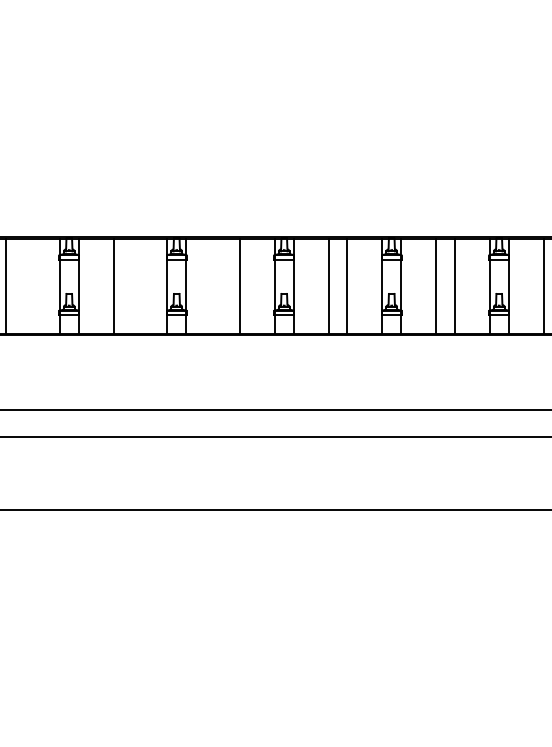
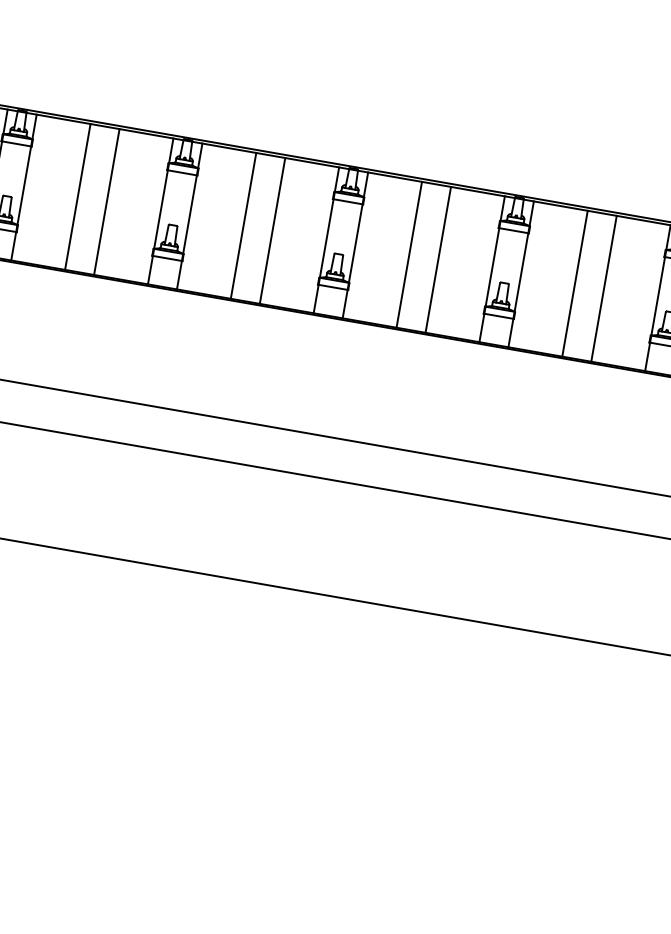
line: (24, 286) -> (106, 202), added
line: (132, 286) -> (272, 231), added
line: (221, 286) -> (409, 255), added

